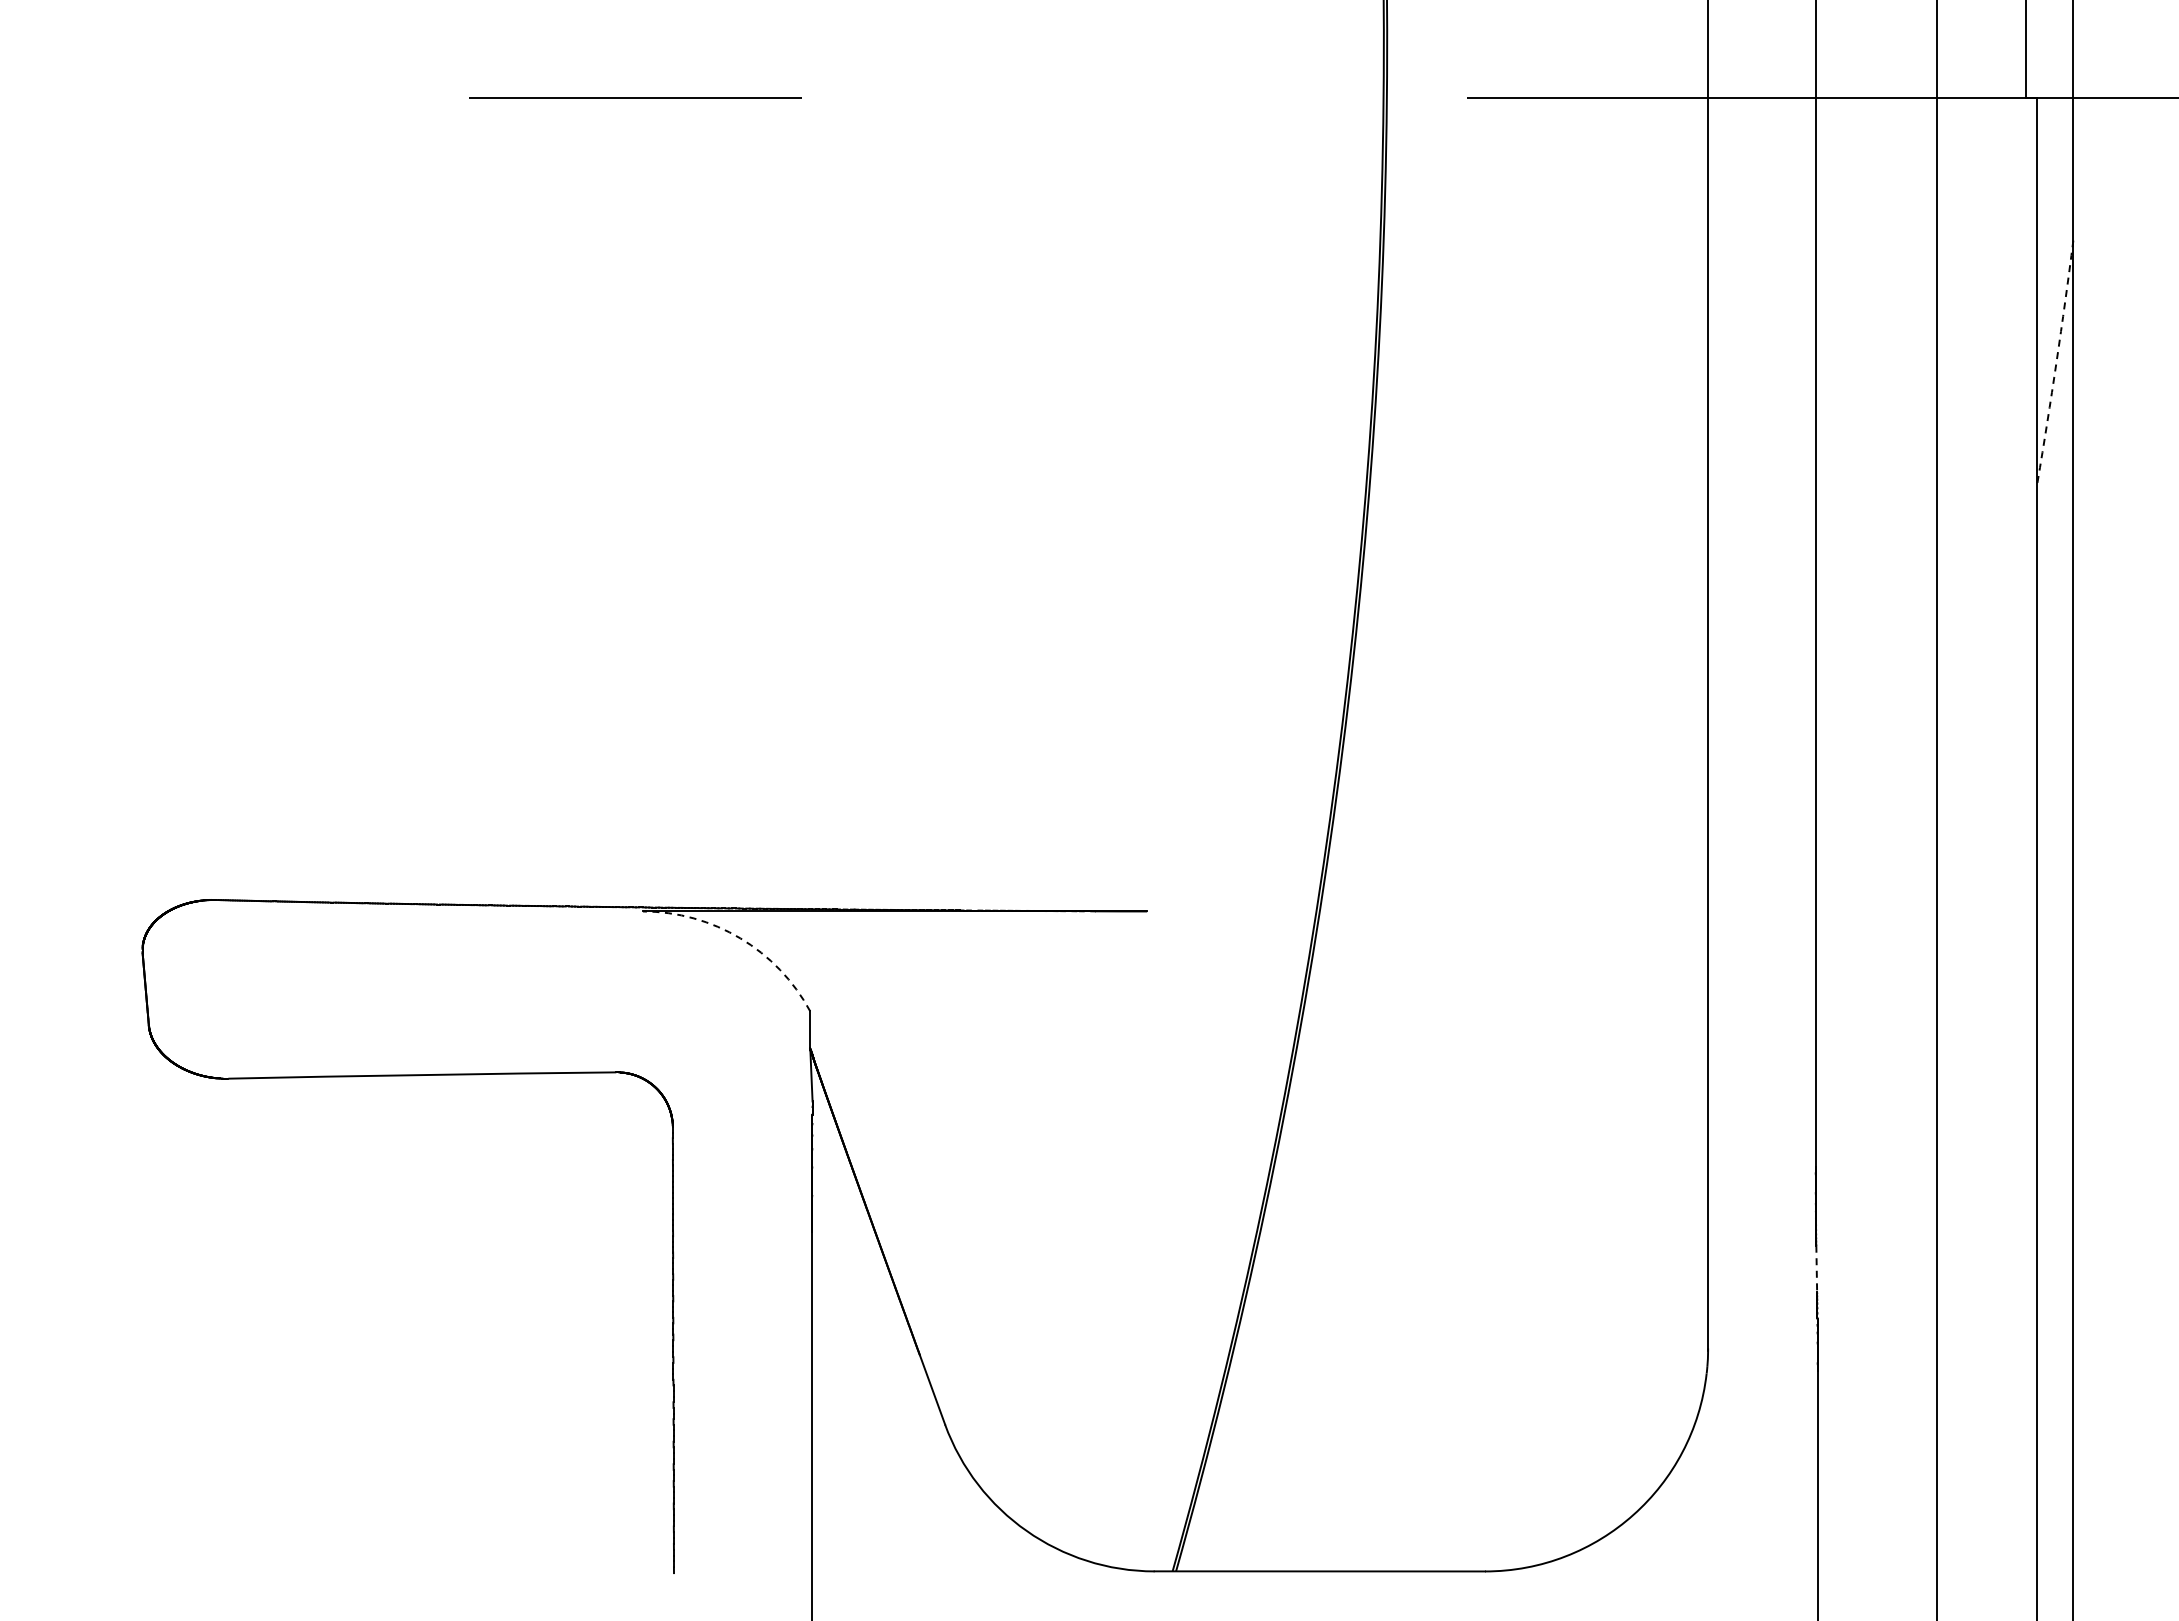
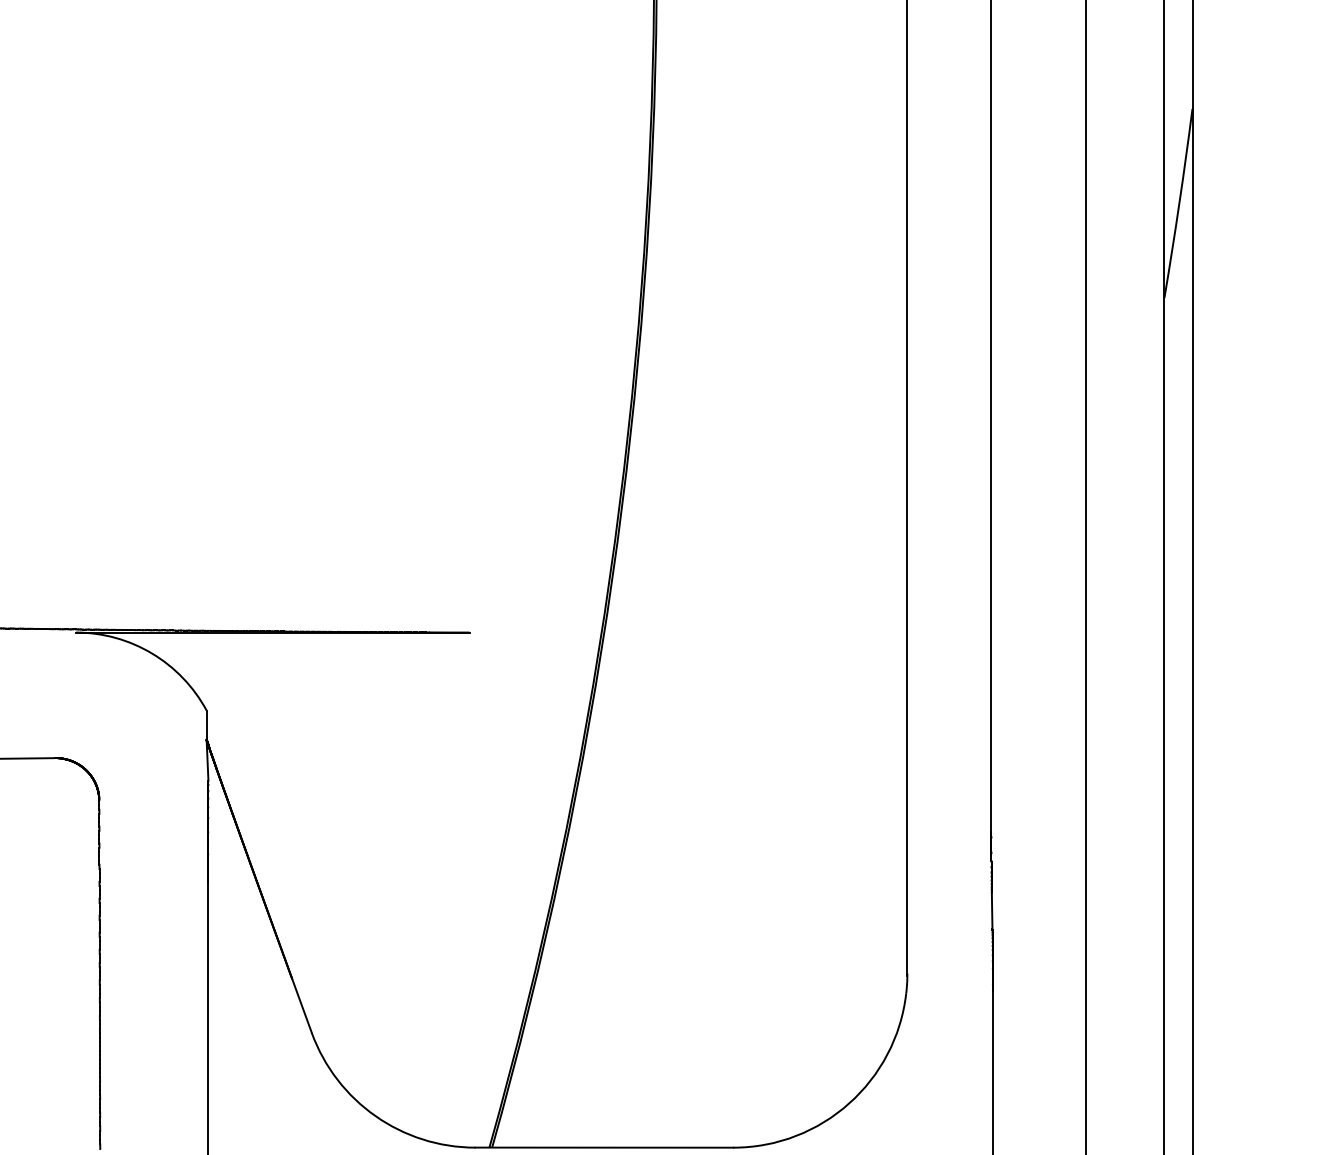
arc: (2056, 361) -> (1179, 203), dashed -> solid
arc: (740, 938) -> (152, 653), dashed -> solid
line: (1816, 1269) -> (991, 912), dashed -> solid

